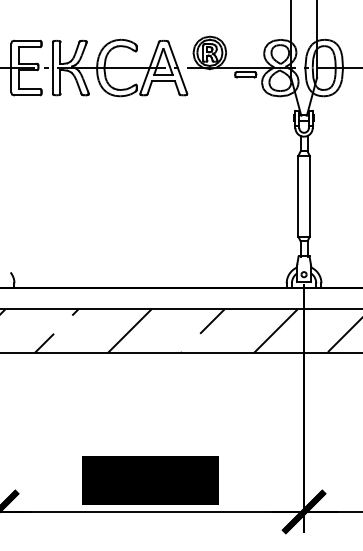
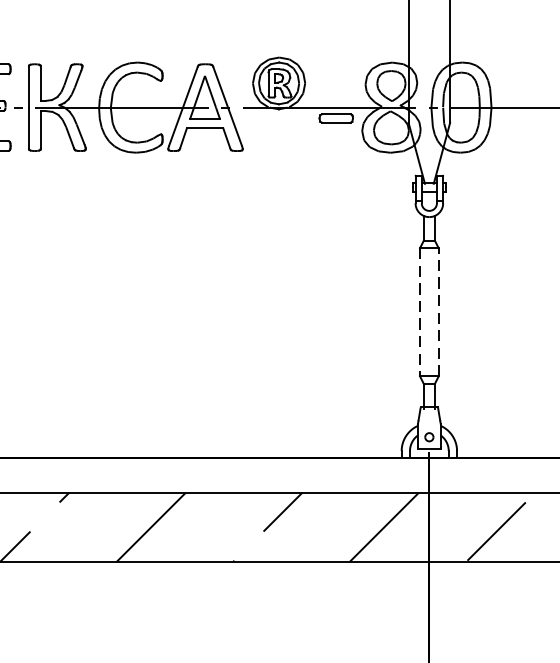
line: (309, 195) -> (438, 310), solid -> dashed
line: (298, 196) -> (420, 312), solid -> dashed

